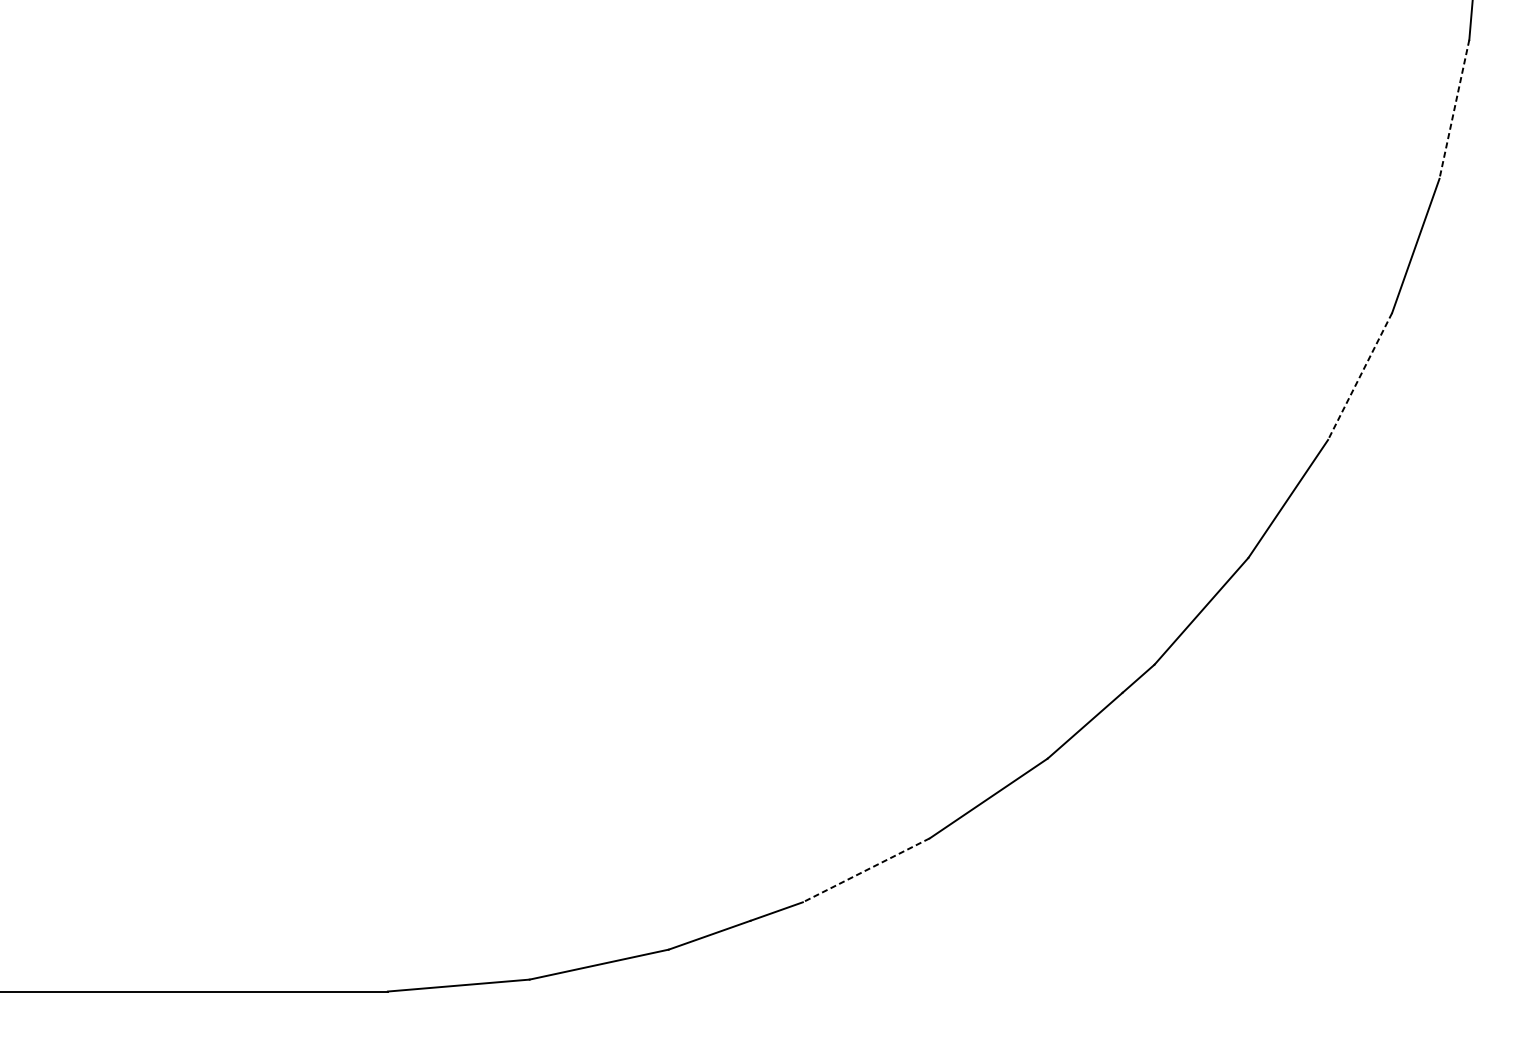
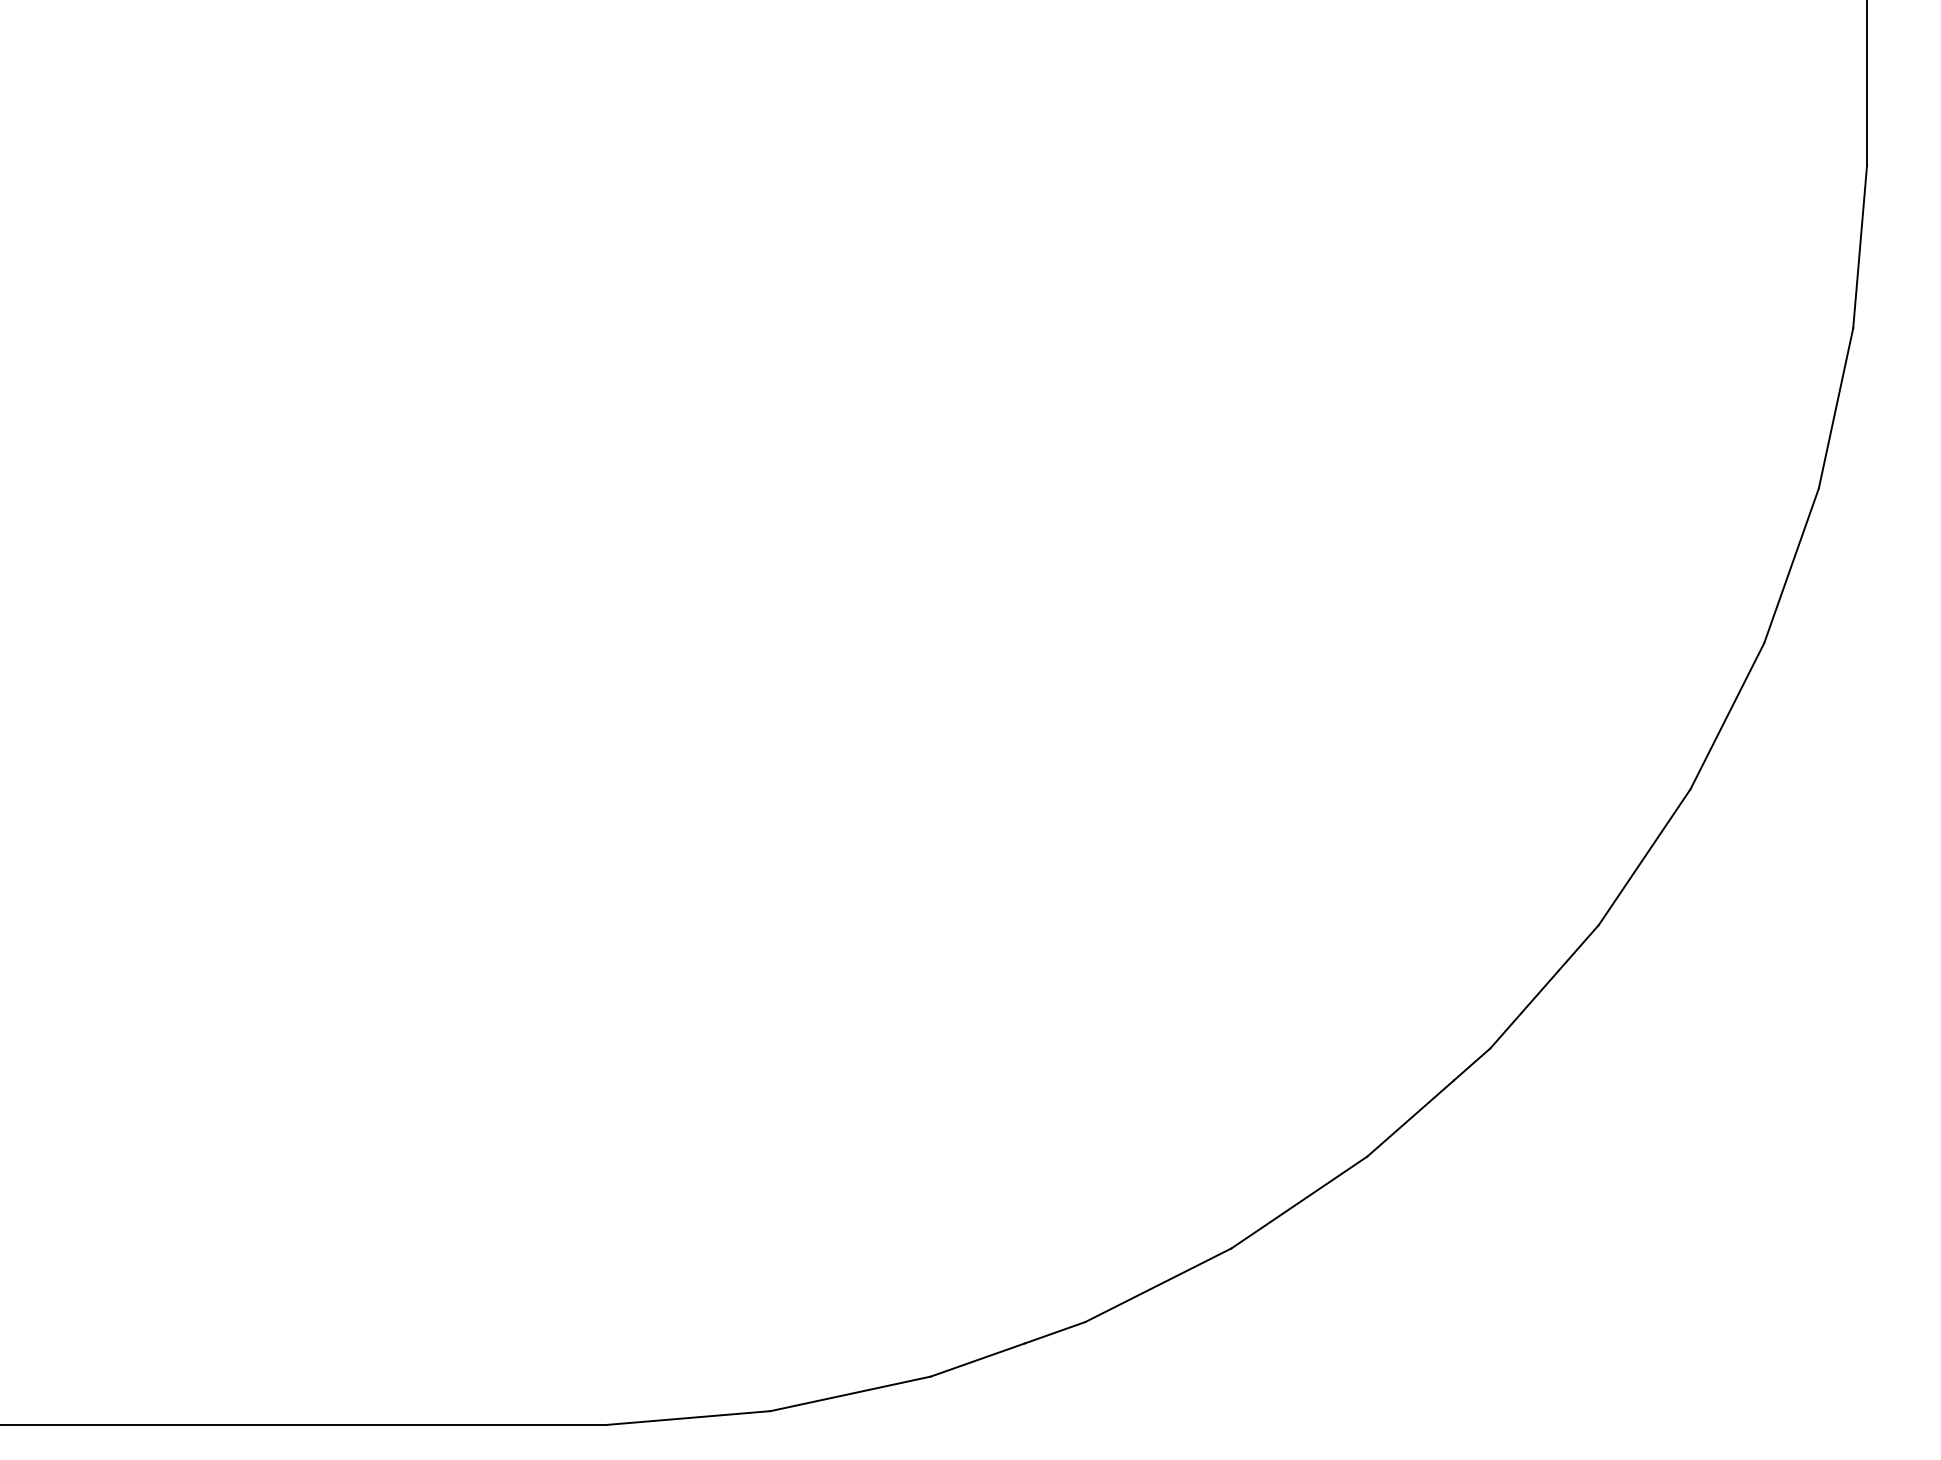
line: (1454, 109) -> (1836, 408), dashed -> solid
line: (1360, 376) -> (1727, 716), dashed -> solid
line: (866, 870) -> (1158, 1285), dashed -> solid

